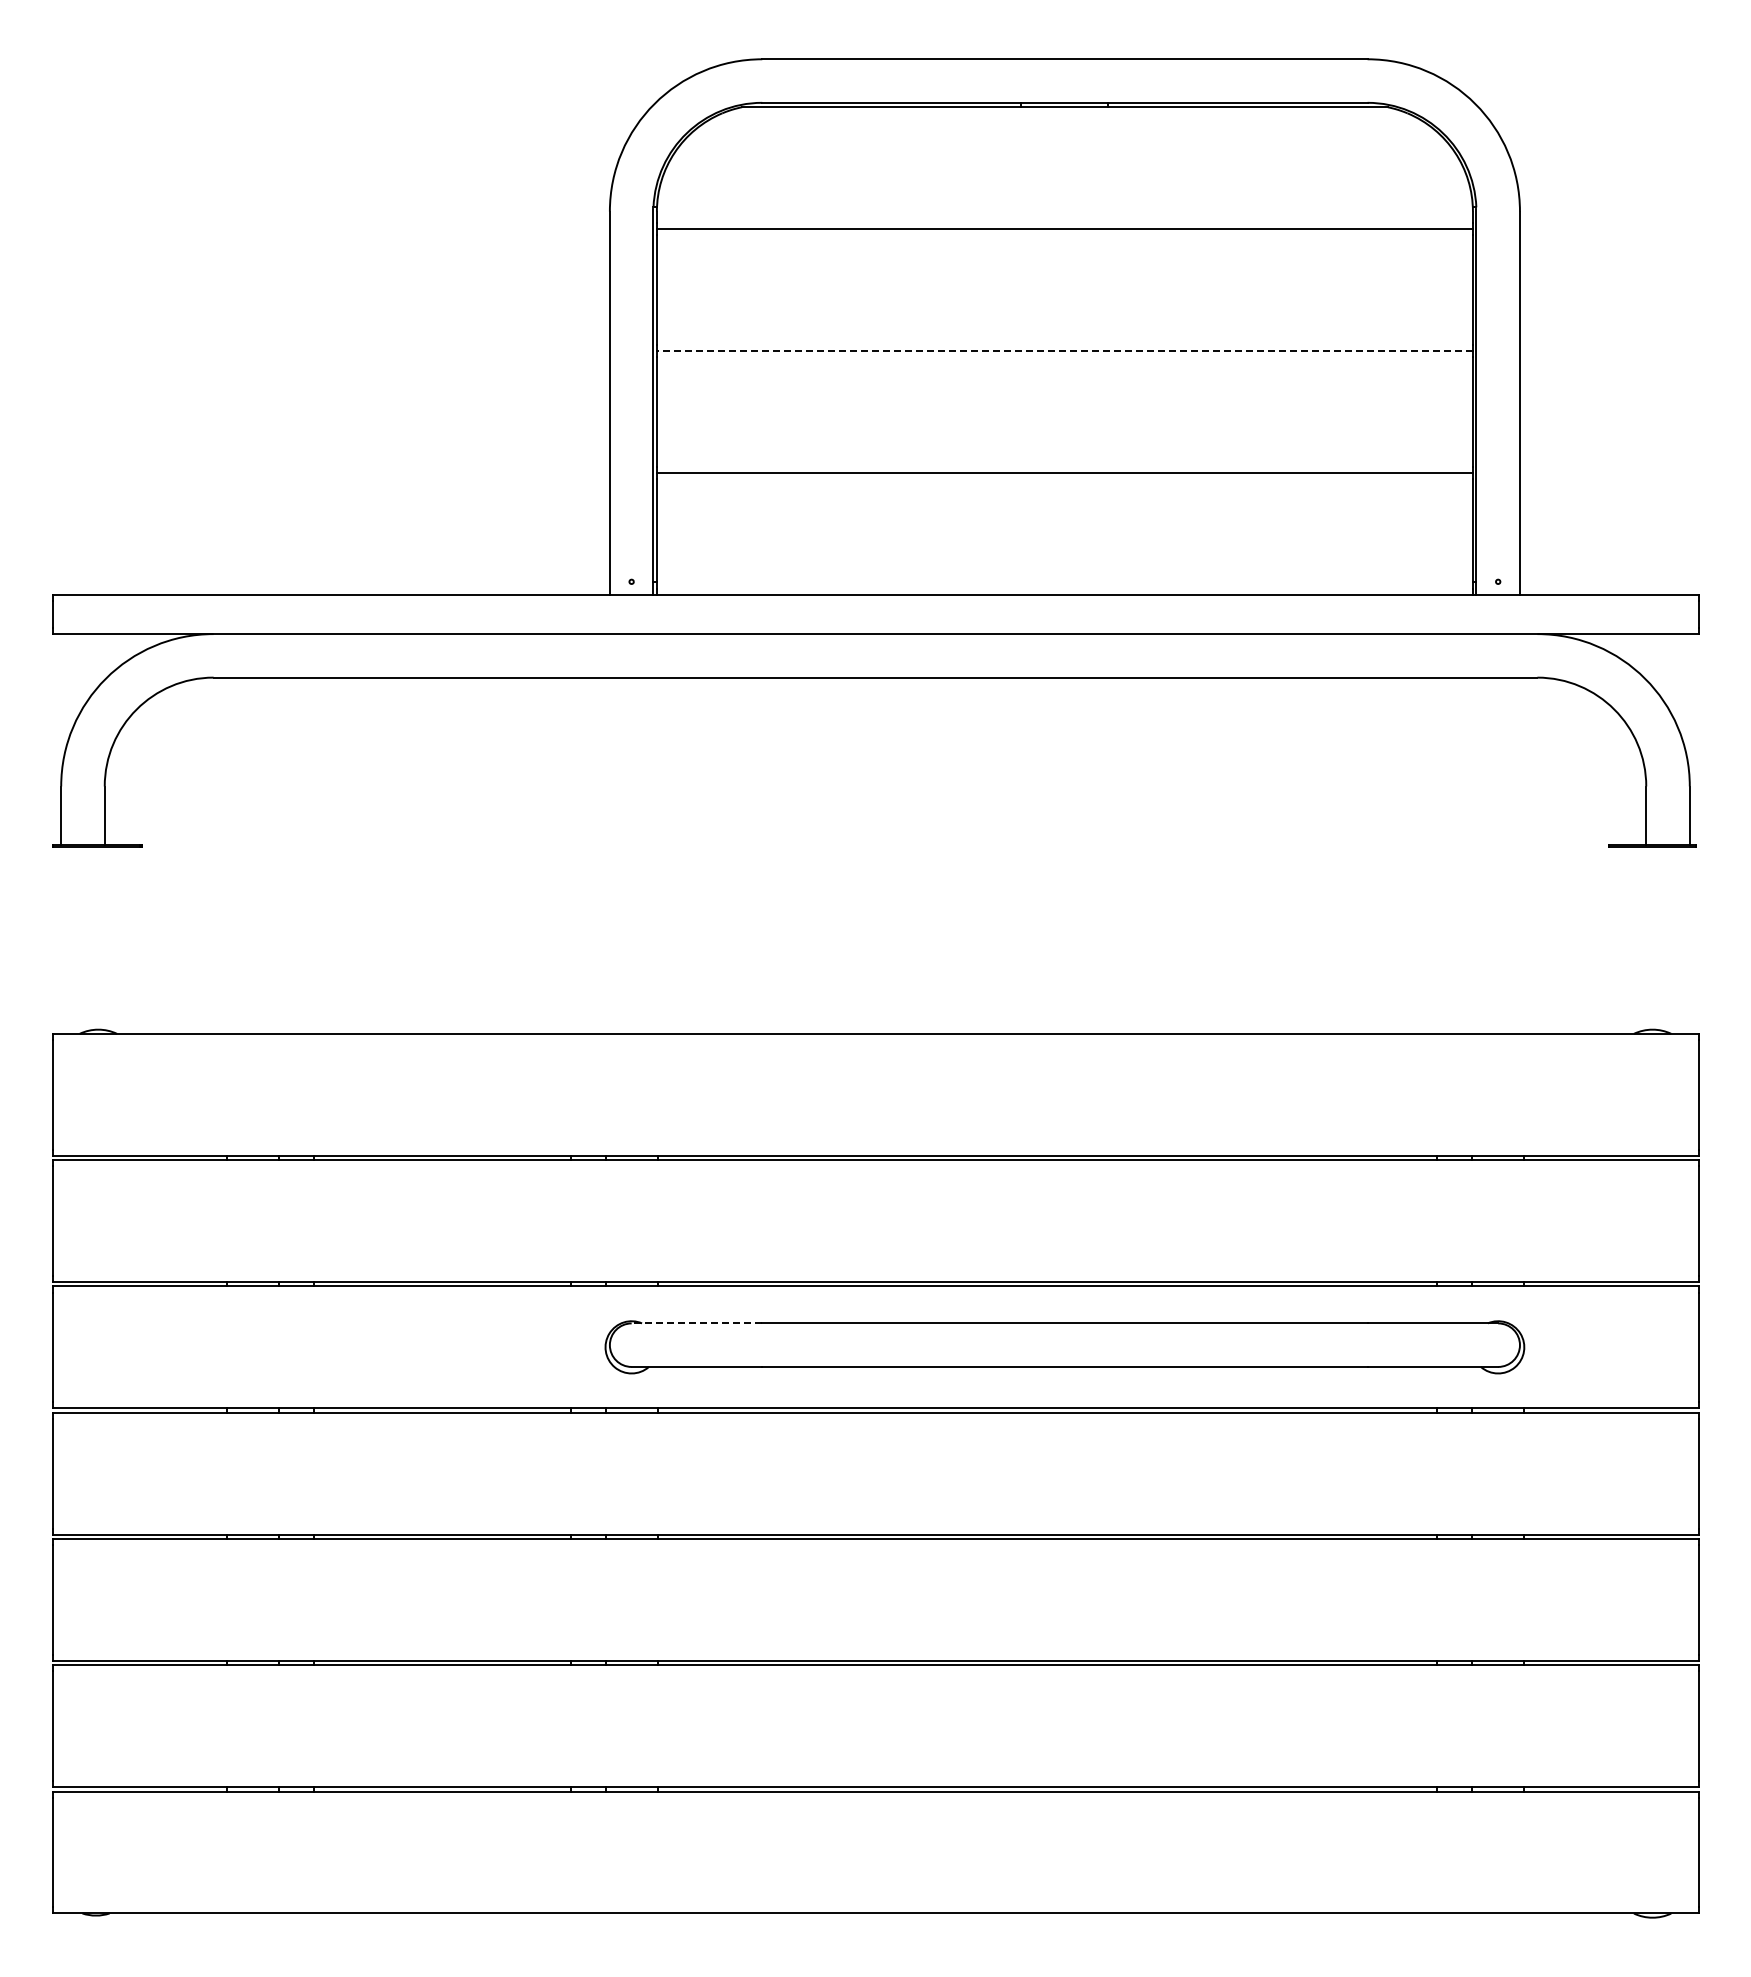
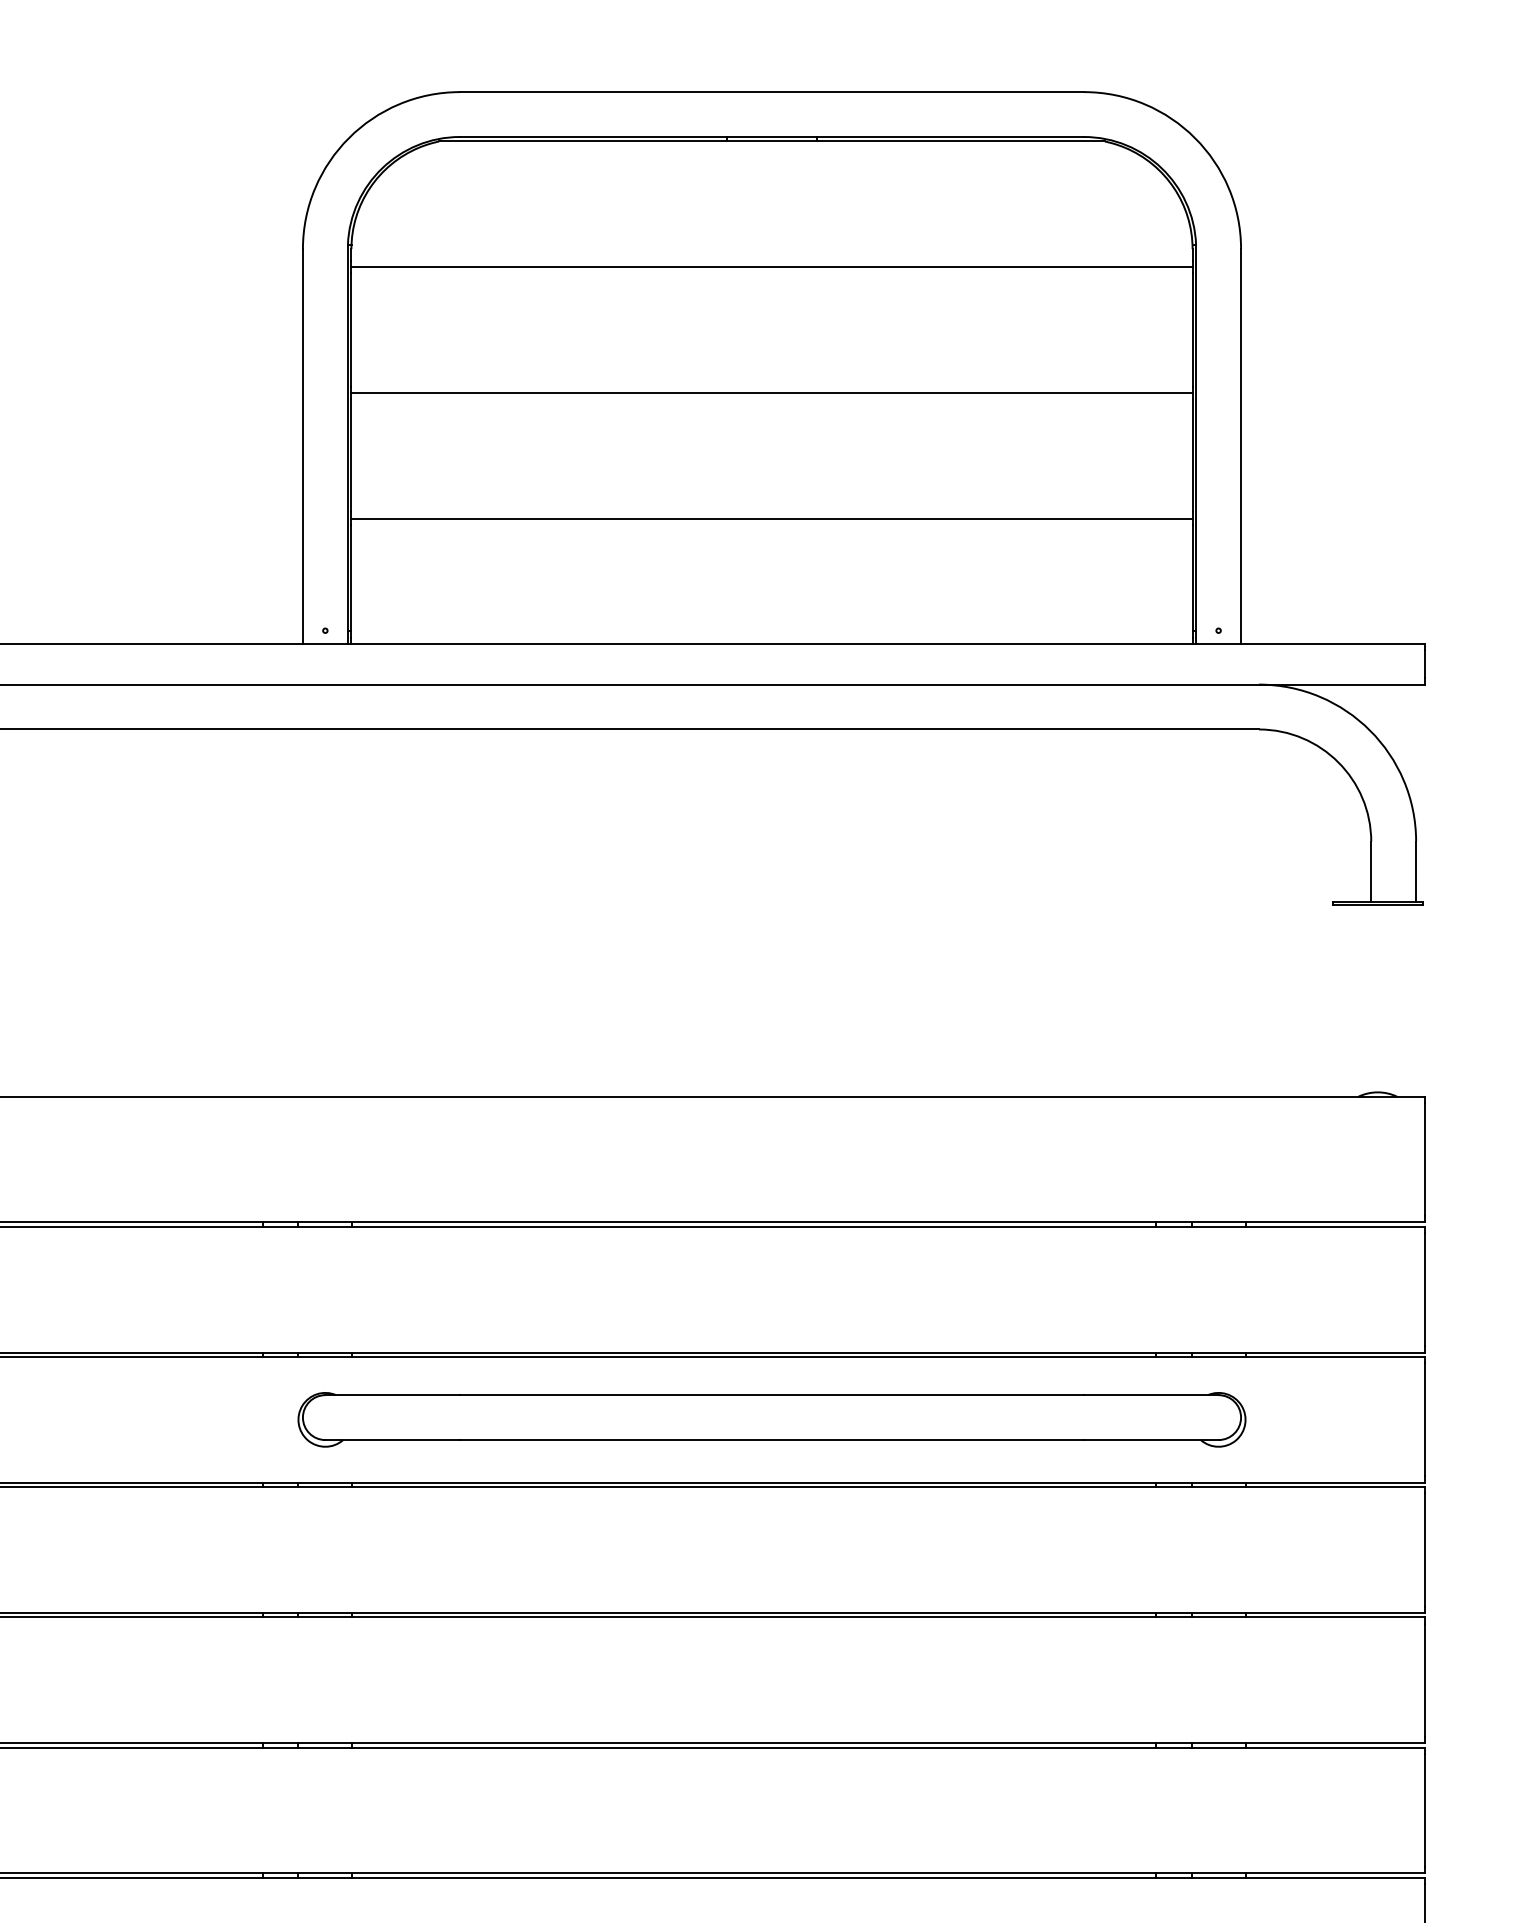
line: (1064, 351) -> (771, 393), dashed -> solid
line: (696, 1323) -> (392, 1395), dashed -> solid

